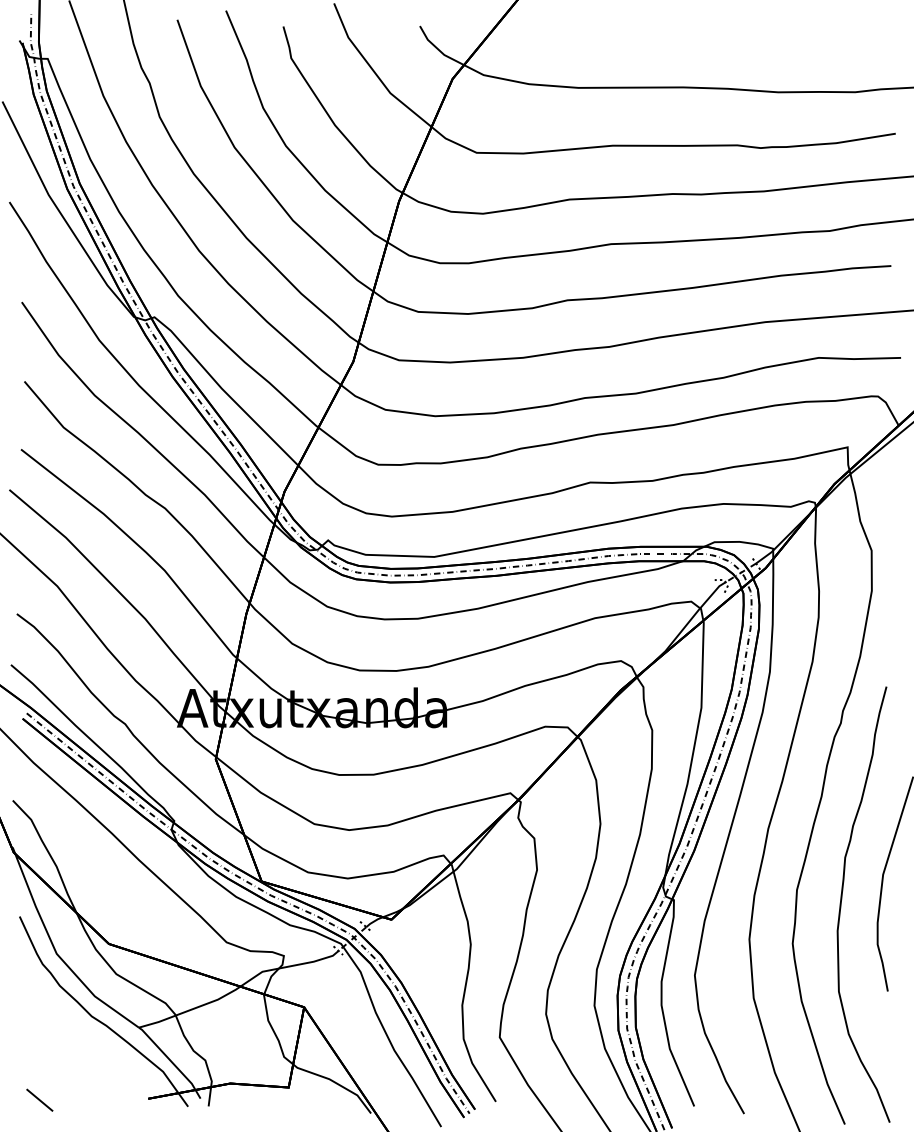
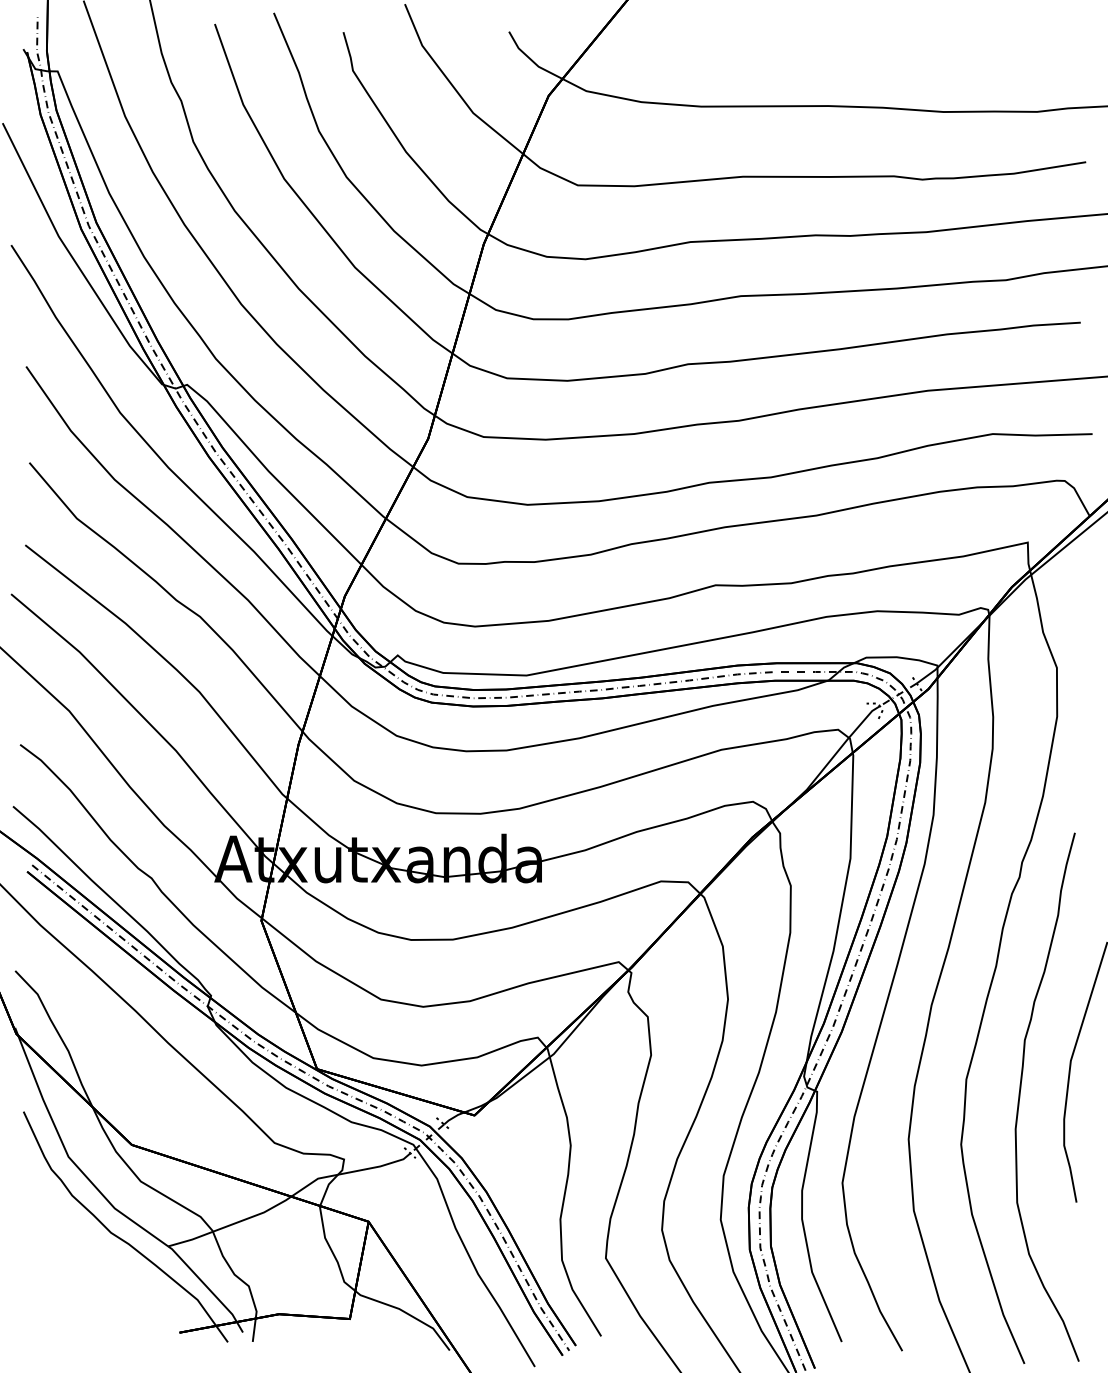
line: (39, 1100) -> (47, 1334), removed

